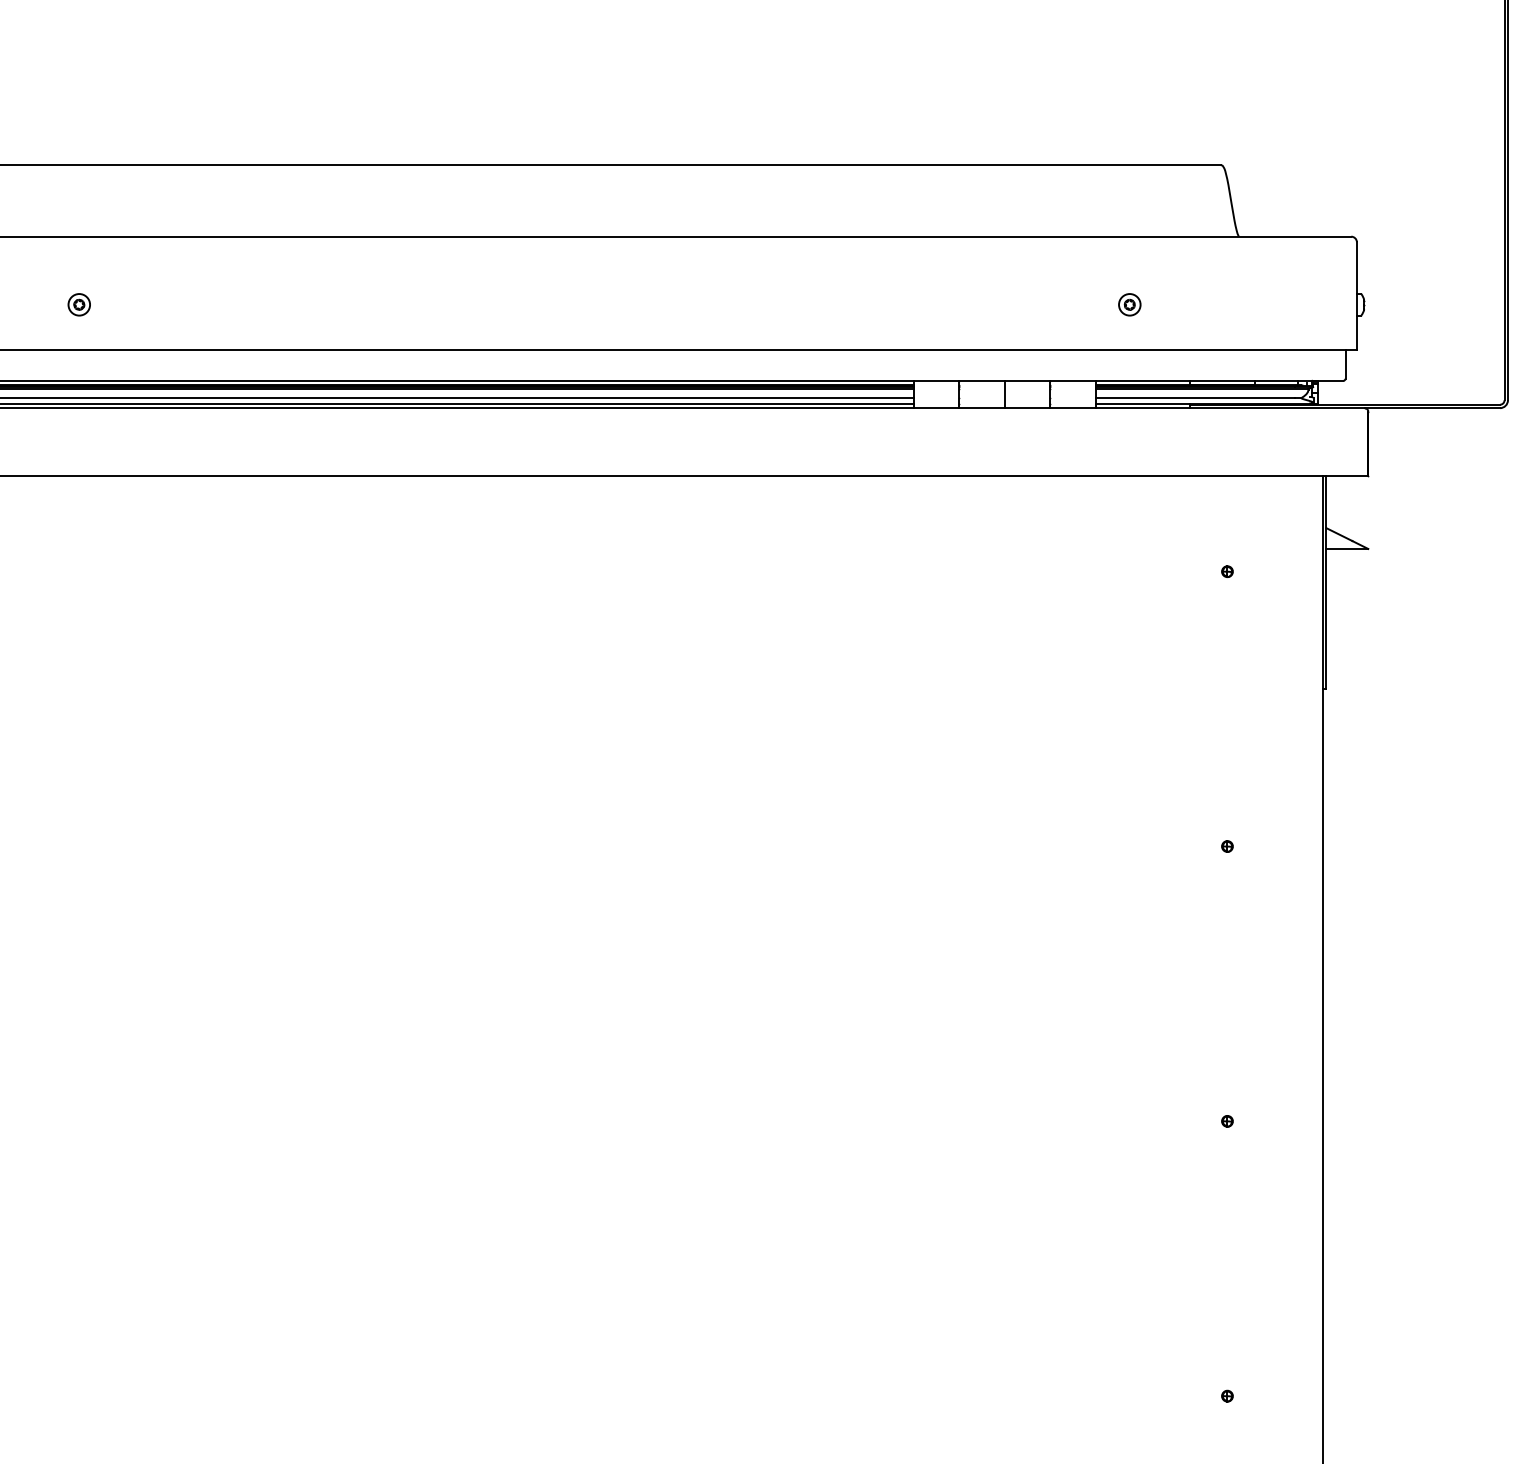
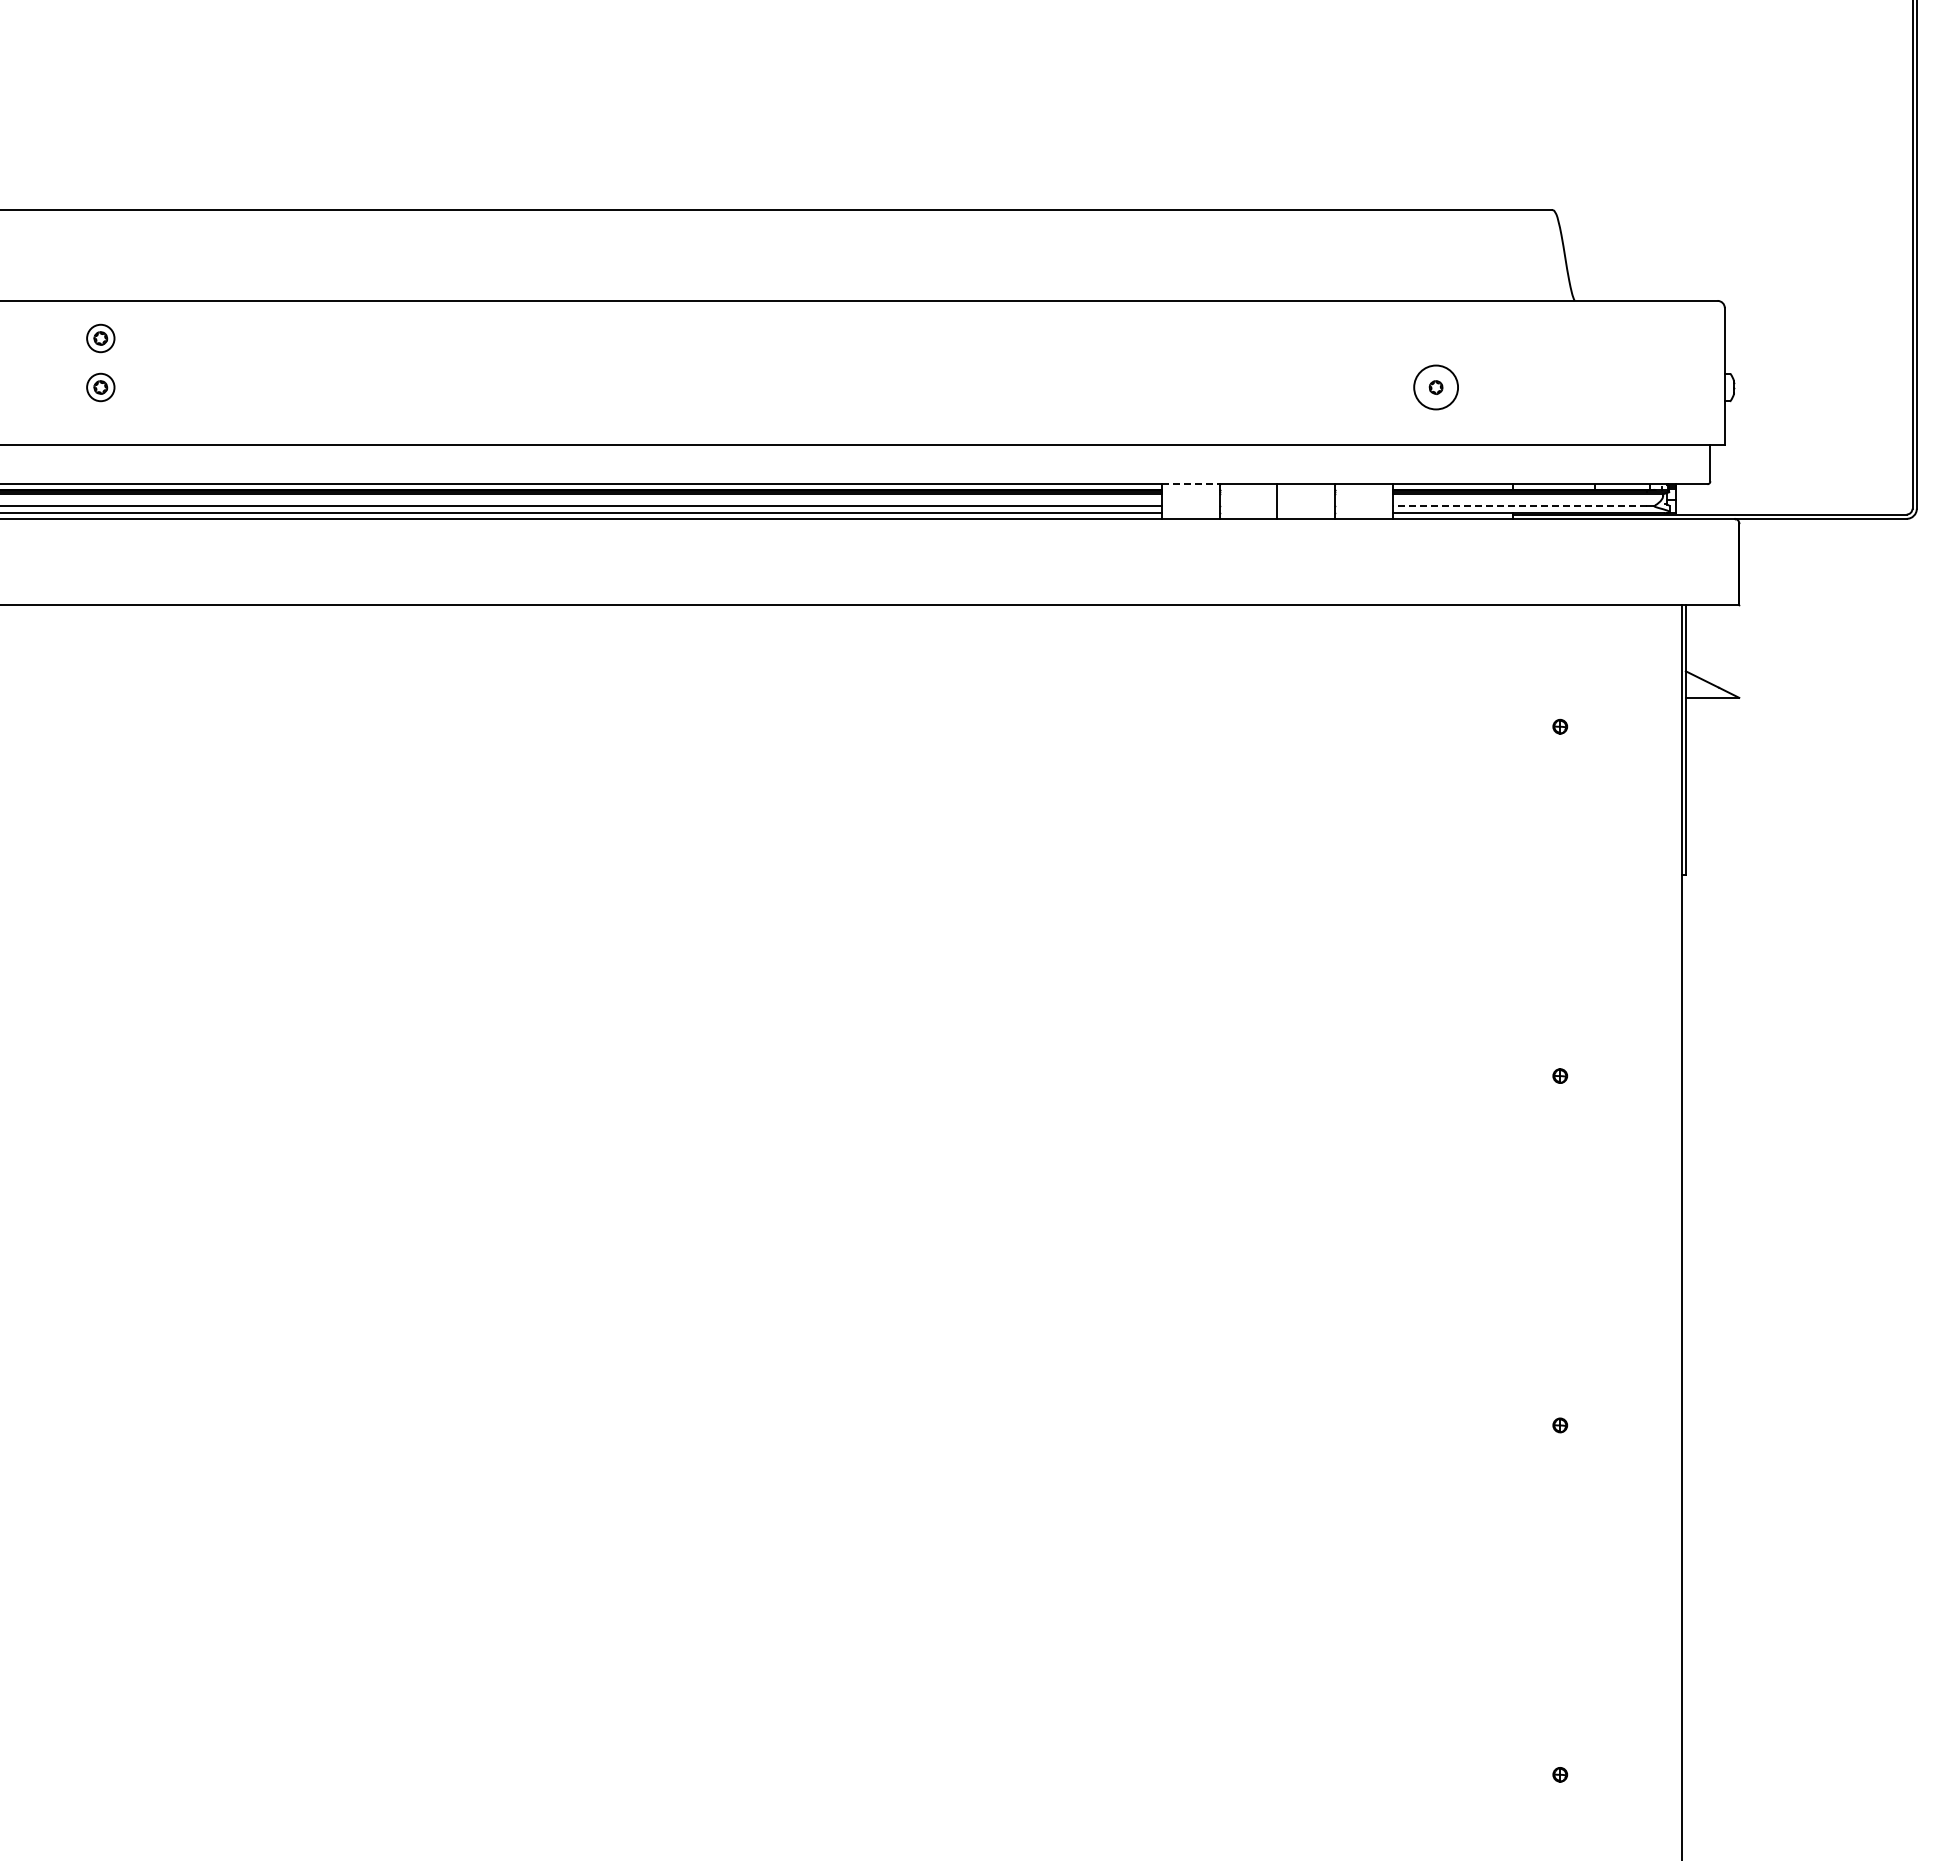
part: (79, 266) -> (100, 338), added
circle: (1129, 304) -> (1435, 387), size x1.6
line: (936, 381) -> (1190, 484), solid -> dashed
line: (1195, 397) -> (1519, 505), solid -> dashed

